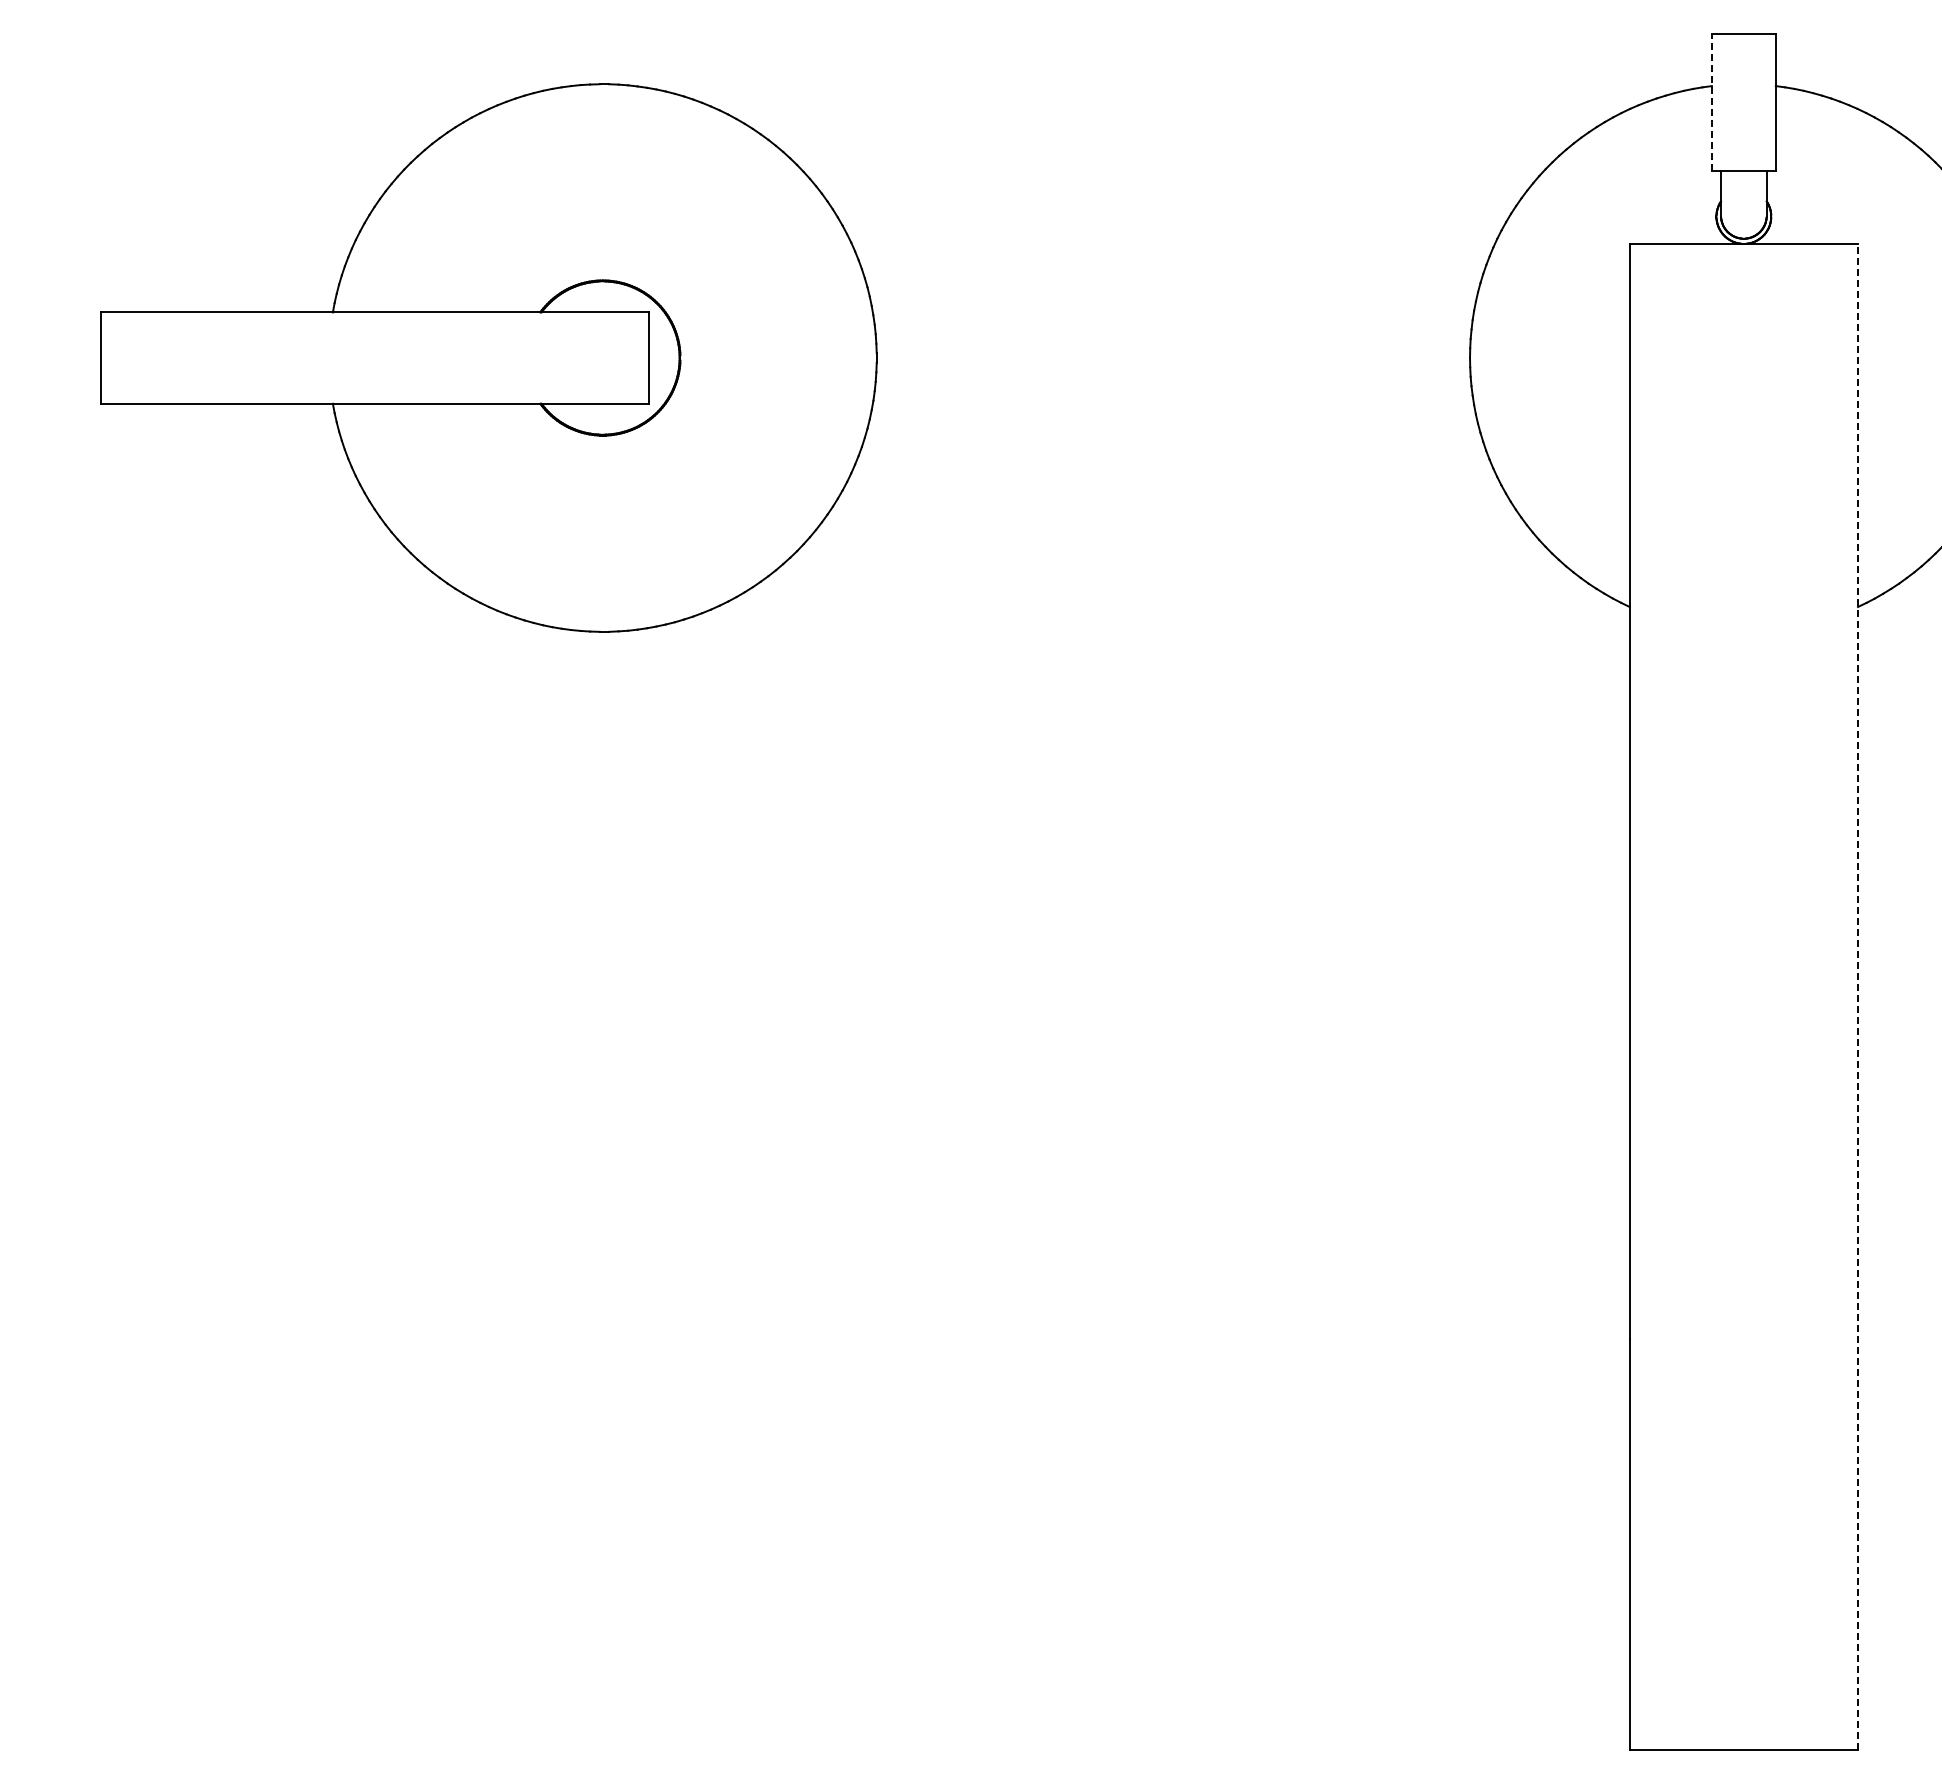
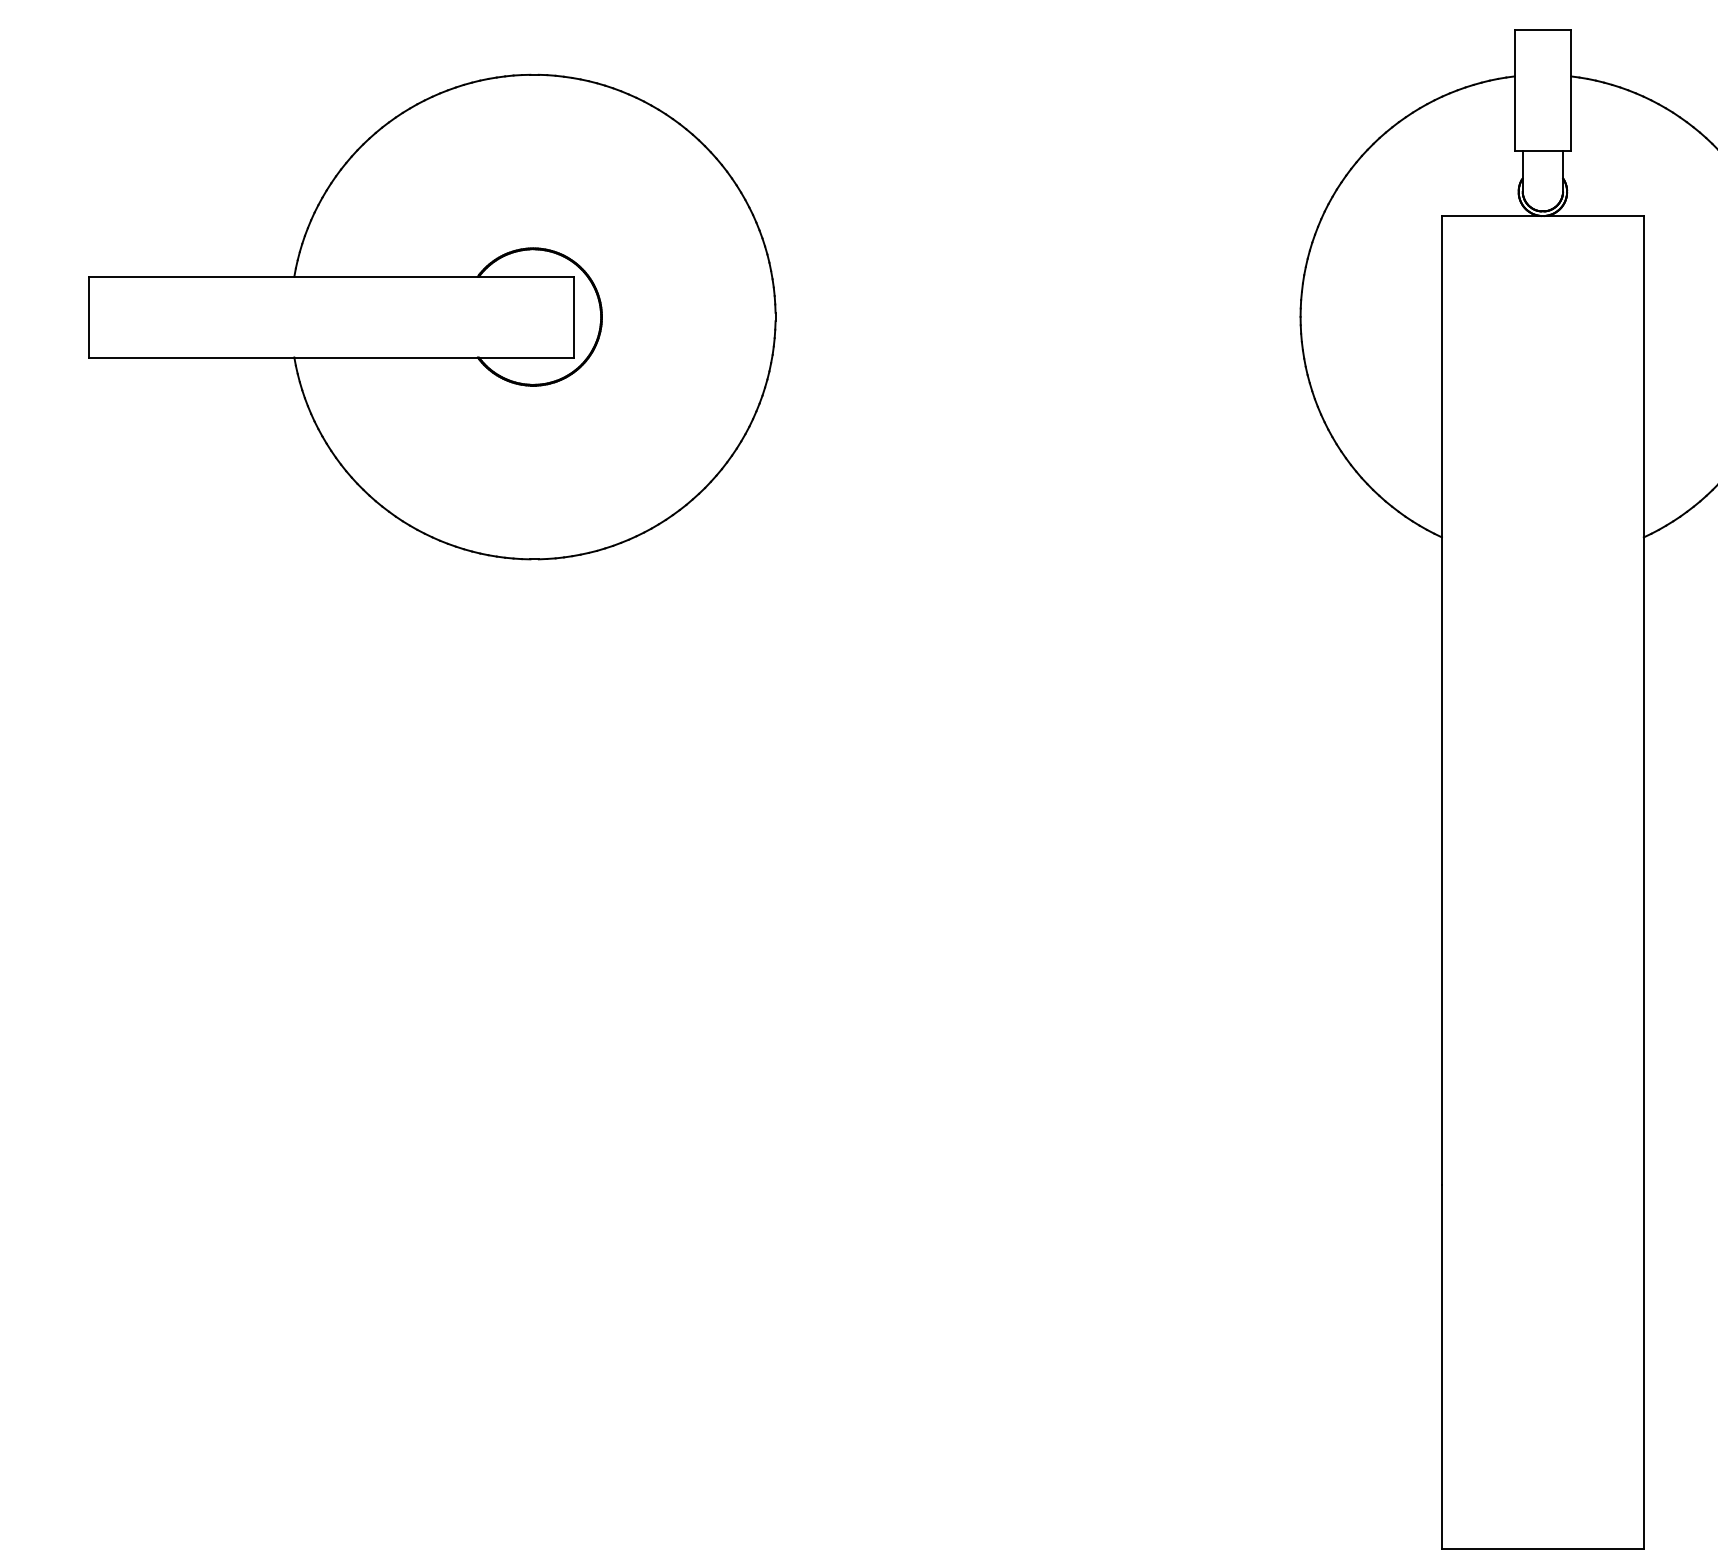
line: (1711, 101) -> (1514, 90), dashed -> solid
line: (1857, 996) -> (1643, 882), dashed -> solid

